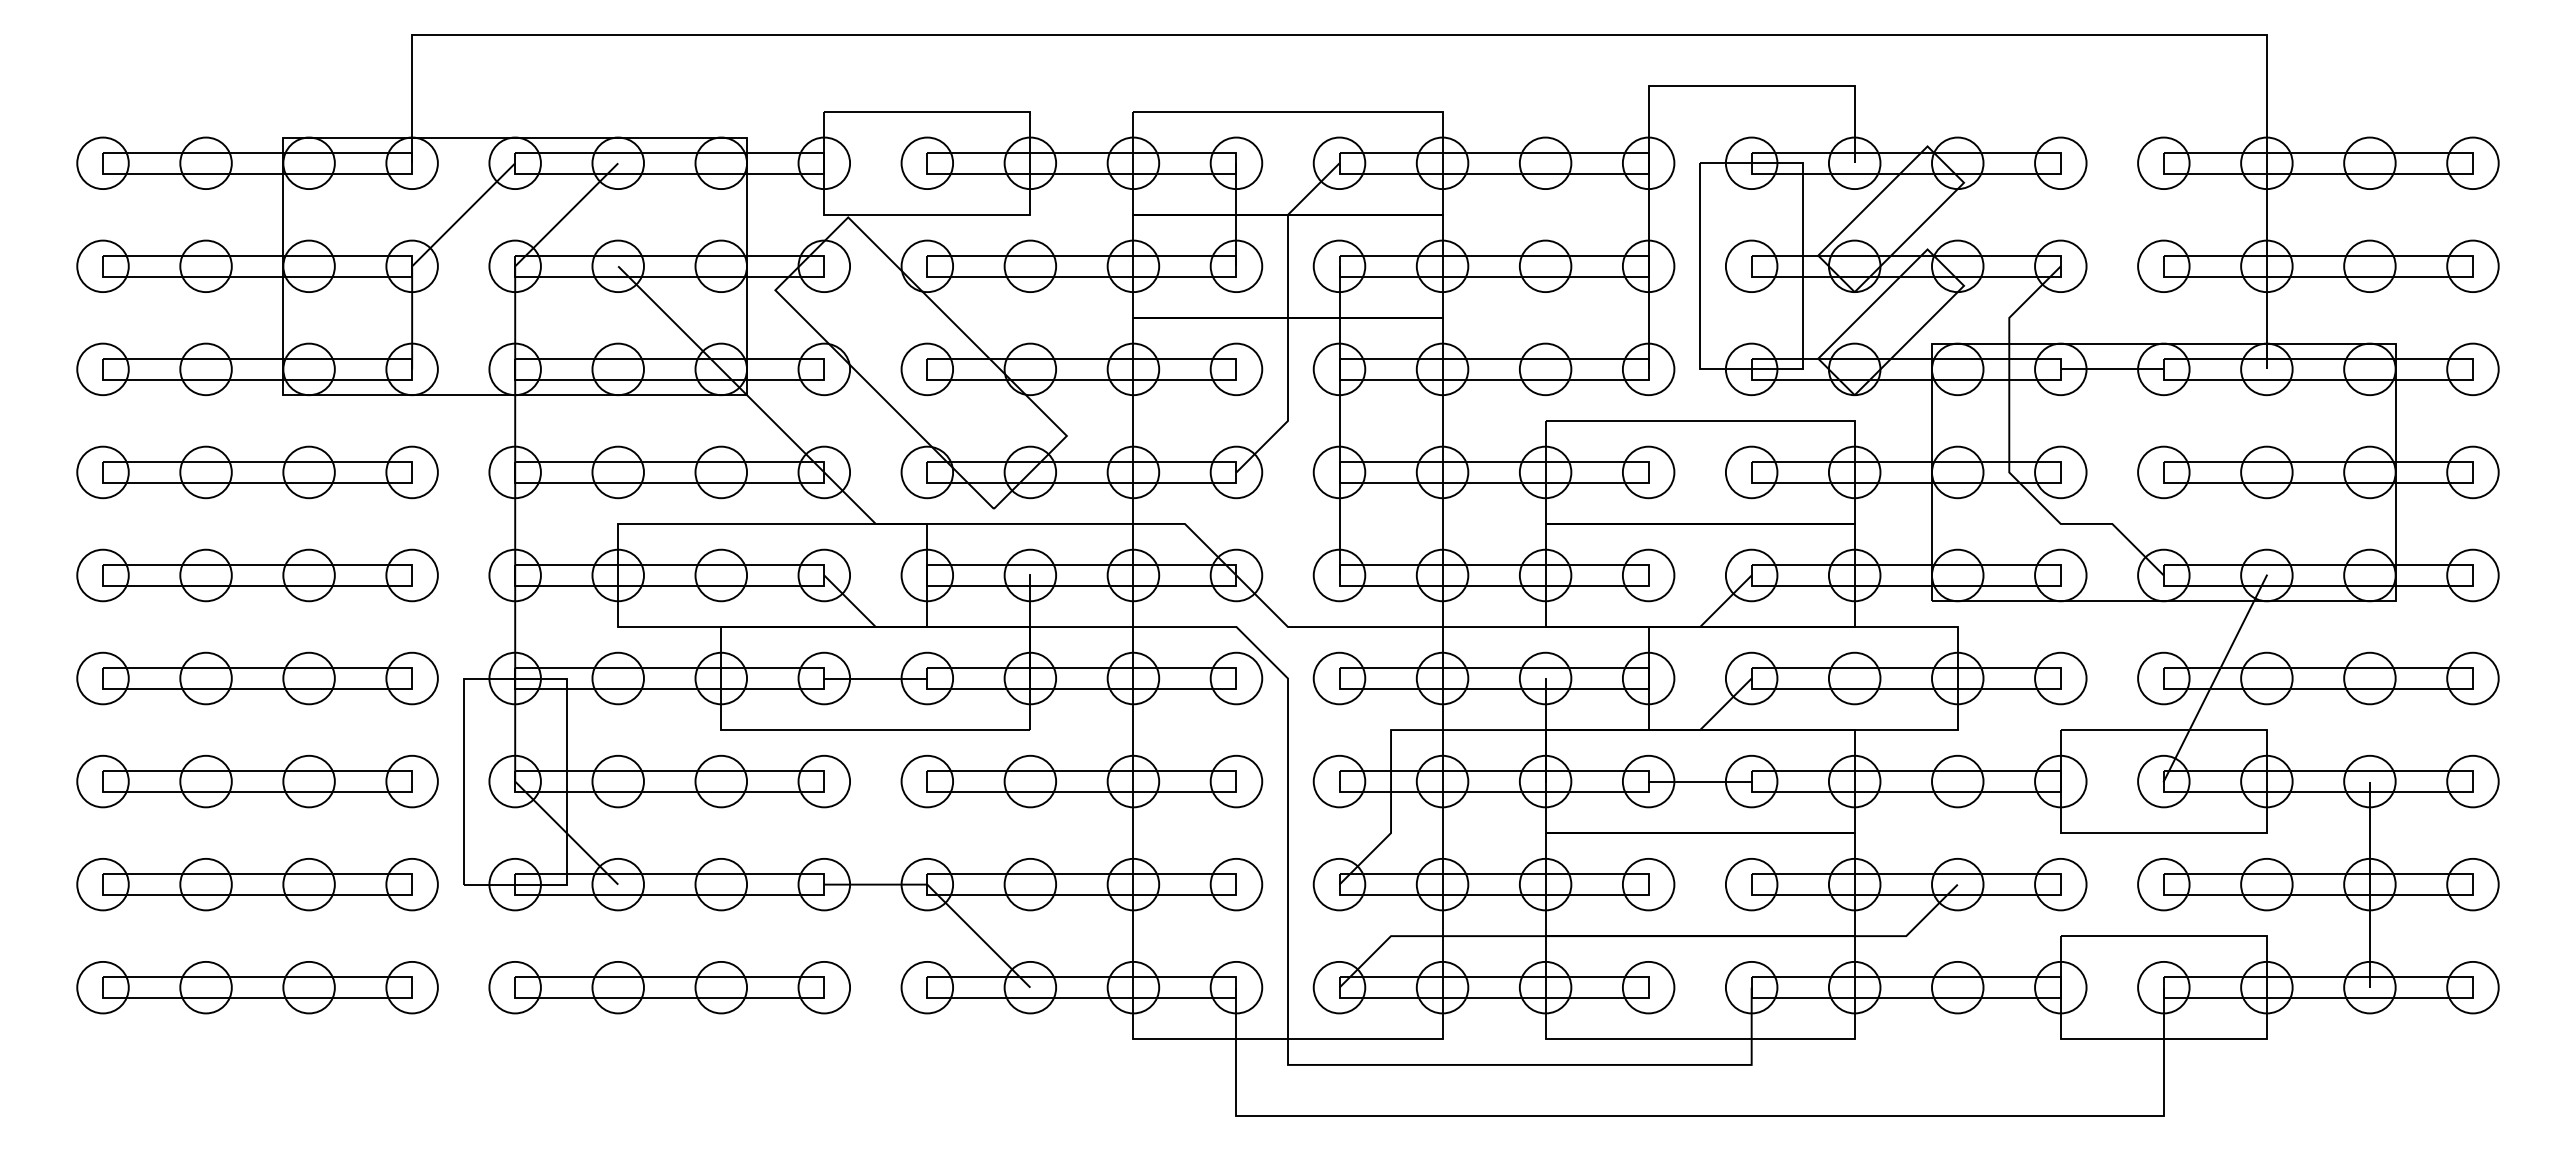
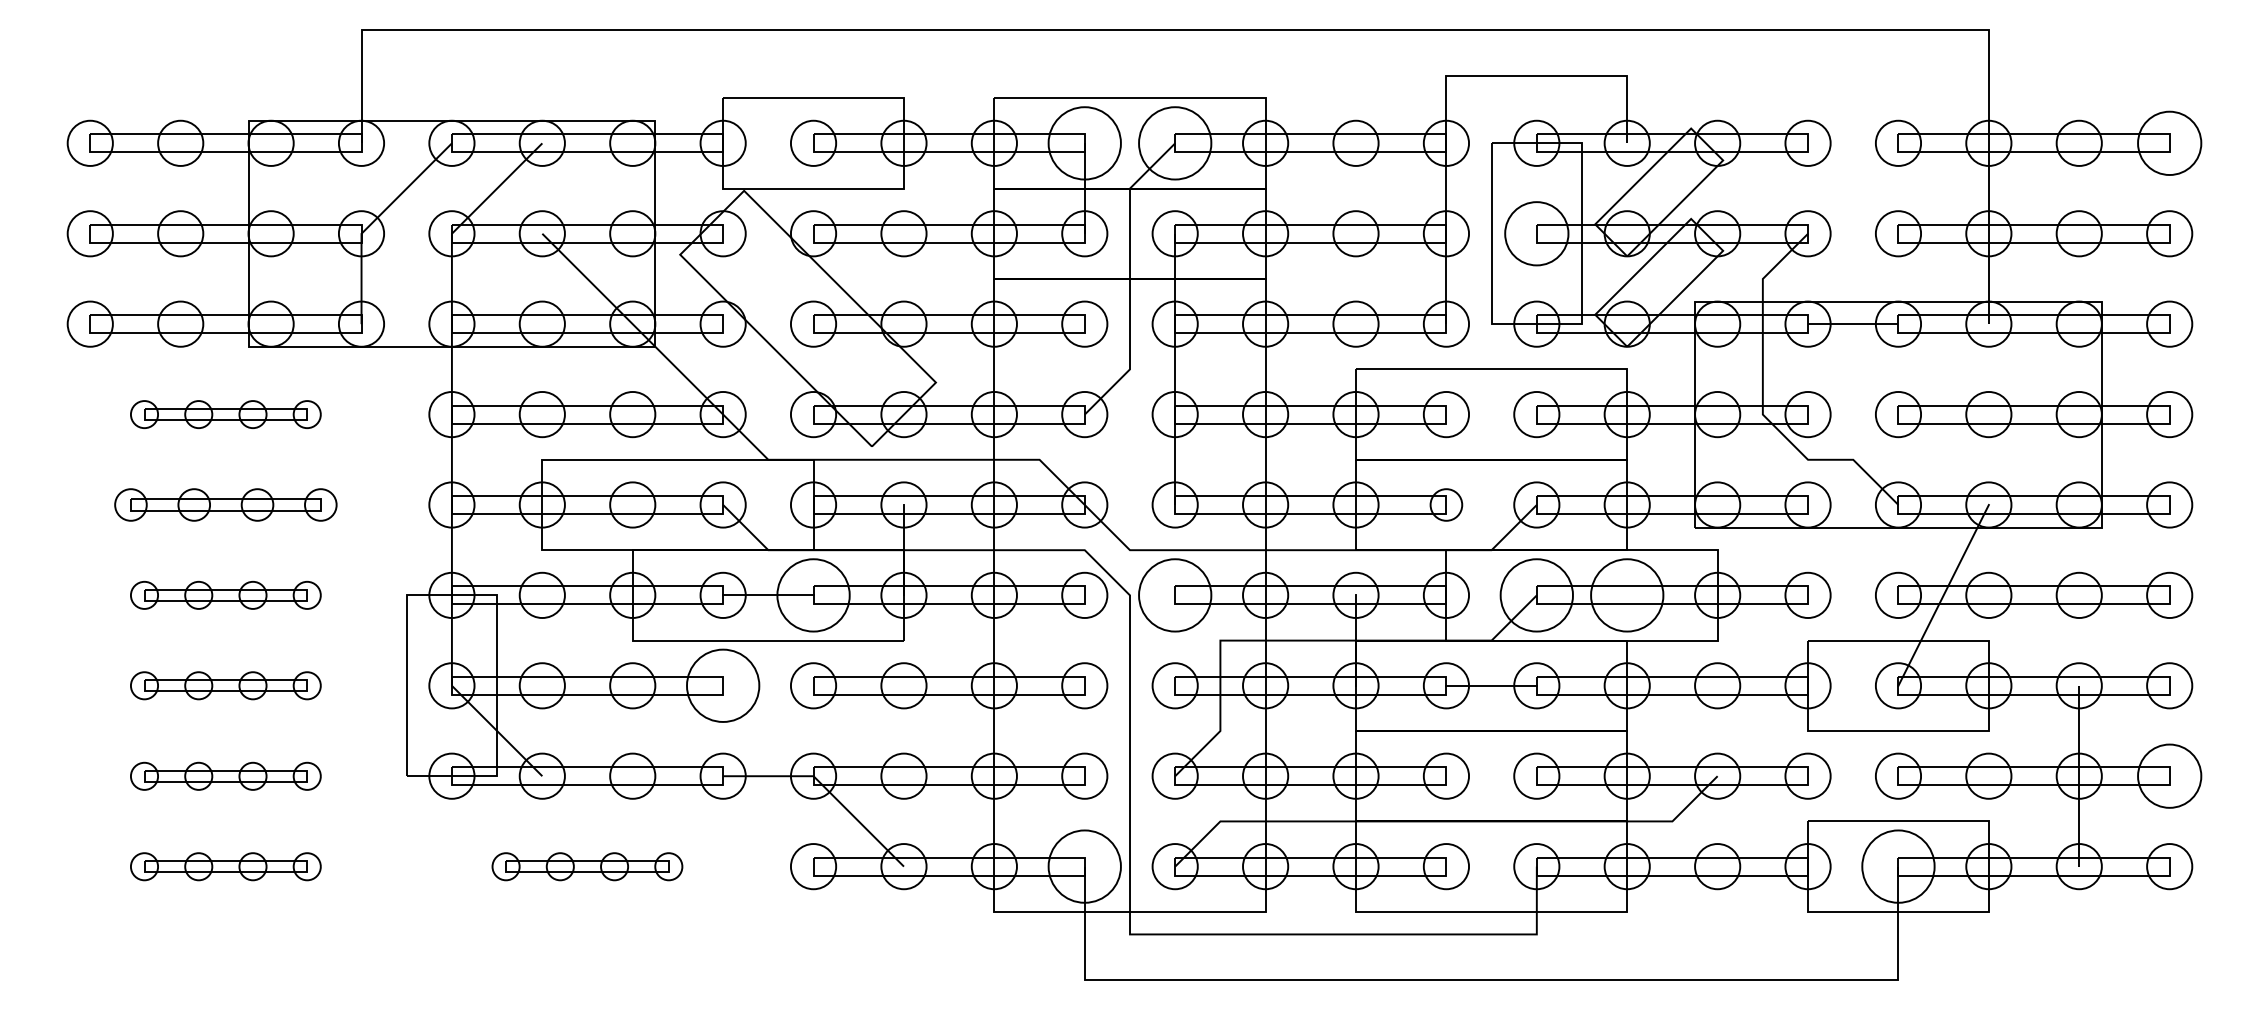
circle: (1236, 163) -> (1084, 143), size x1.6
circle: (1339, 163) -> (1175, 143), size x1.6
circle: (2472, 163) -> (2169, 143), size x1.4
circle: (1751, 266) -> (1536, 233), size x1.4
part: (257, 472) -> (225, 414), size x0.6
part: (257, 575) -> (225, 505), size x0.7
circle: (1648, 575) -> (1446, 505), size x0.7
part: (257, 678) -> (225, 595), size x0.6
circle: (927, 678) -> (813, 595), size x1.6
circle: (1339, 678) -> (1175, 595), size x1.6
circle: (1751, 678) -> (1536, 595), size x1.6
circle: (1854, 678) -> (1627, 595), size x1.6
part: (257, 781) -> (225, 685), size x0.6
circle: (824, 781) -> (723, 685), size x1.6
part: (257, 884) -> (225, 776), size x0.6
circle: (2472, 884) -> (2169, 776), size x1.4
part: (257, 987) -> (225, 866), size x0.6
part: (669, 987) -> (587, 866), size x0.6
circle: (1236, 987) -> (1084, 866), size x1.6
circle: (2163, 987) -> (1898, 866), size x1.6

